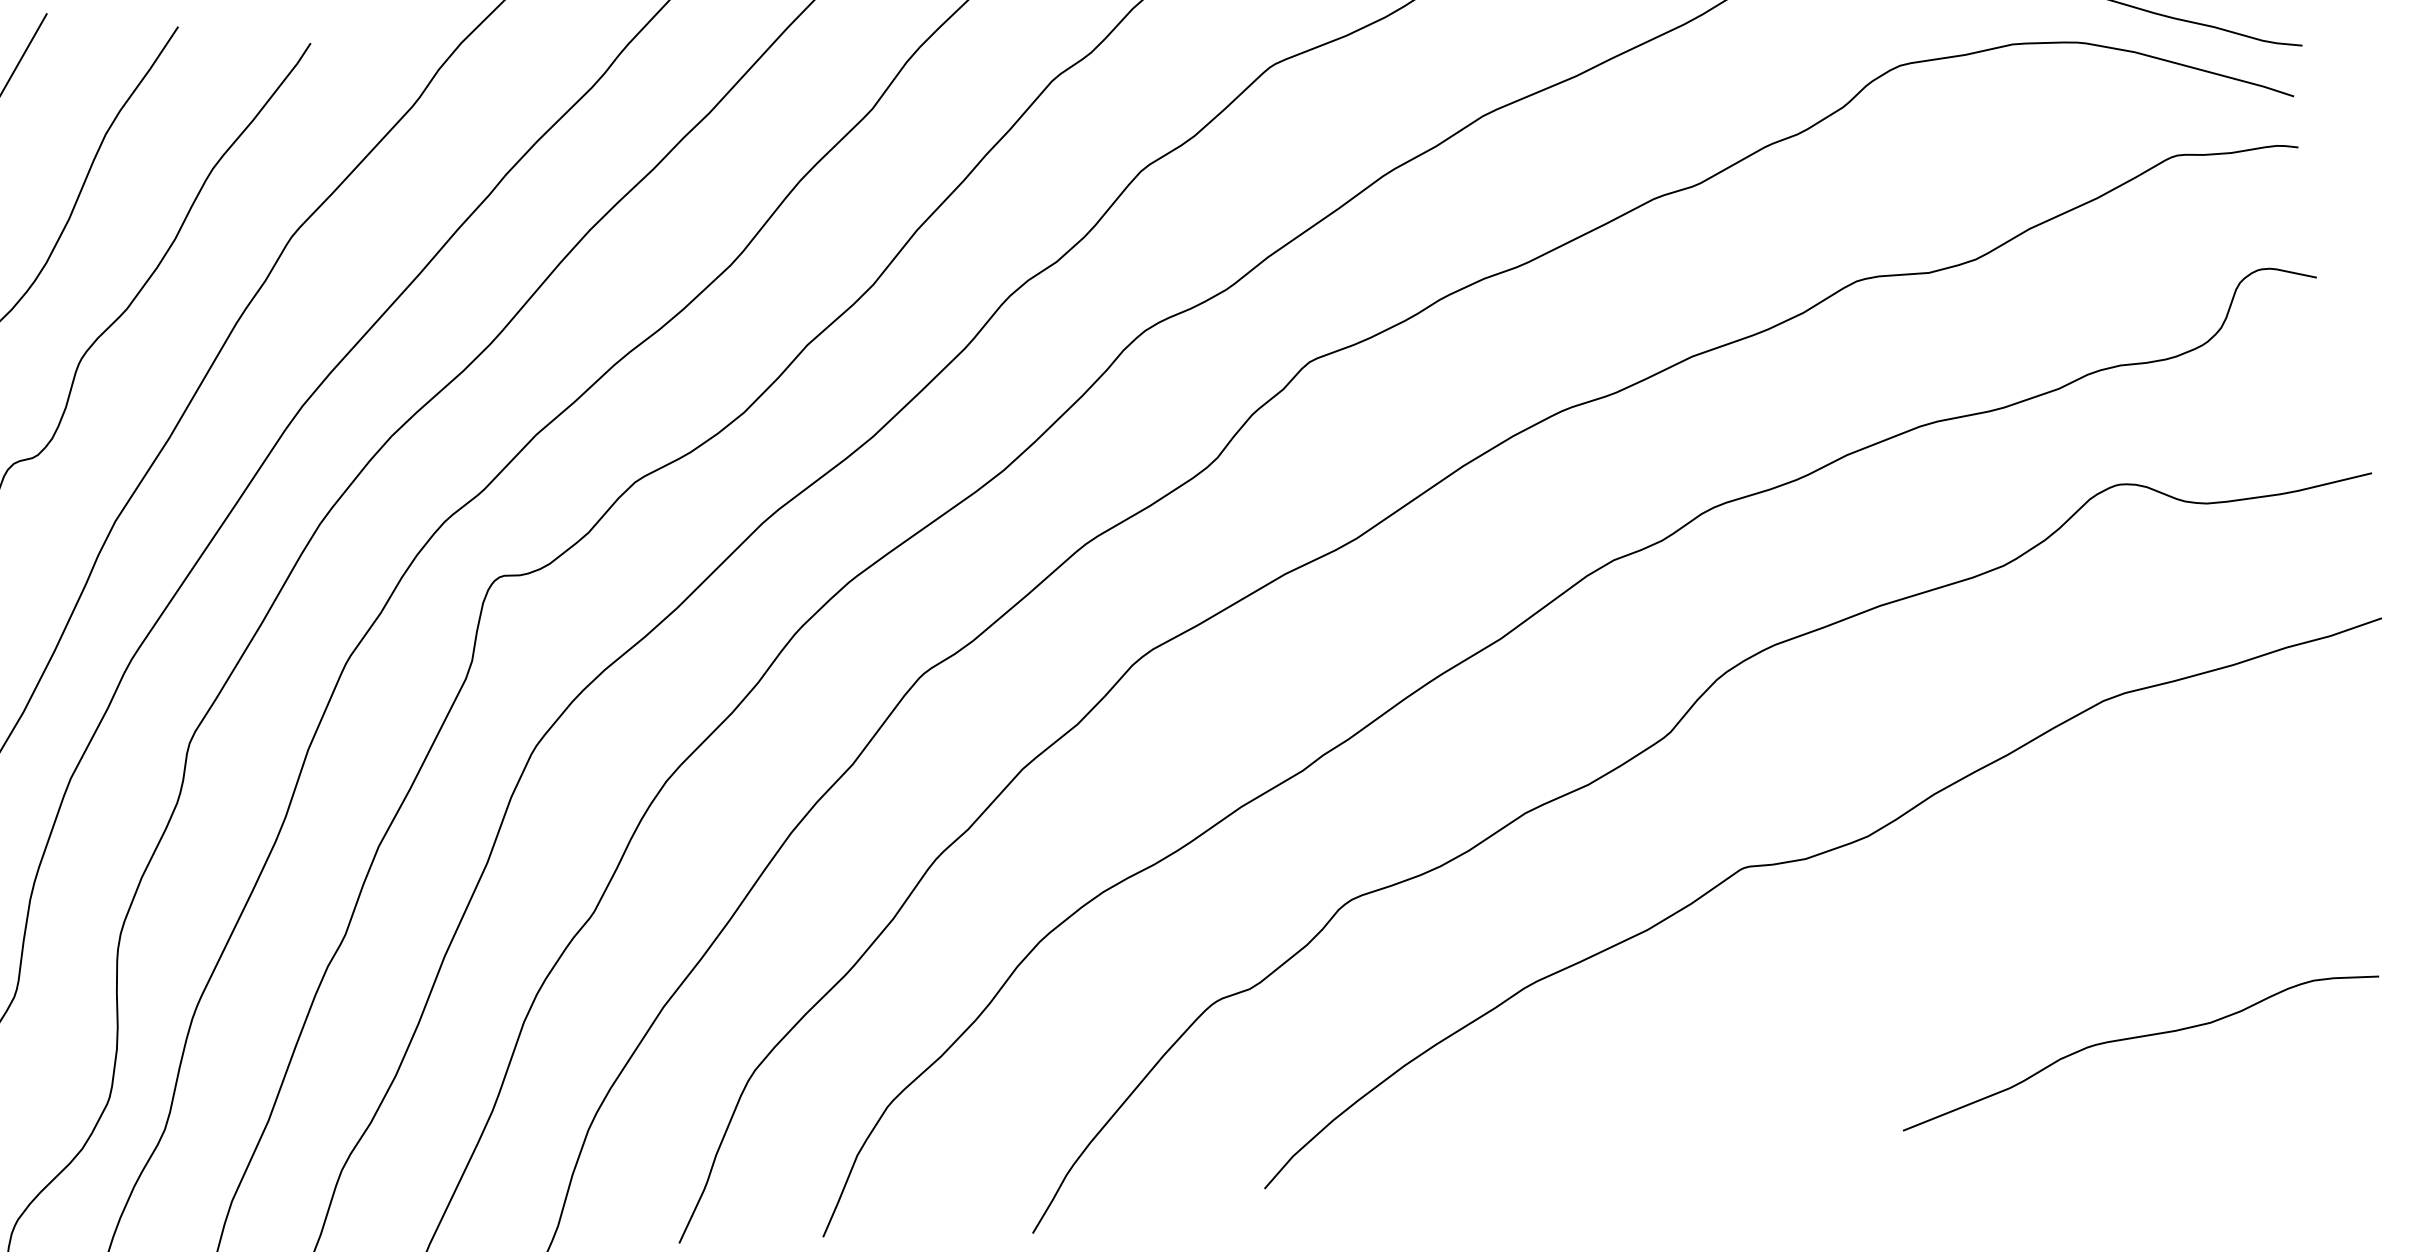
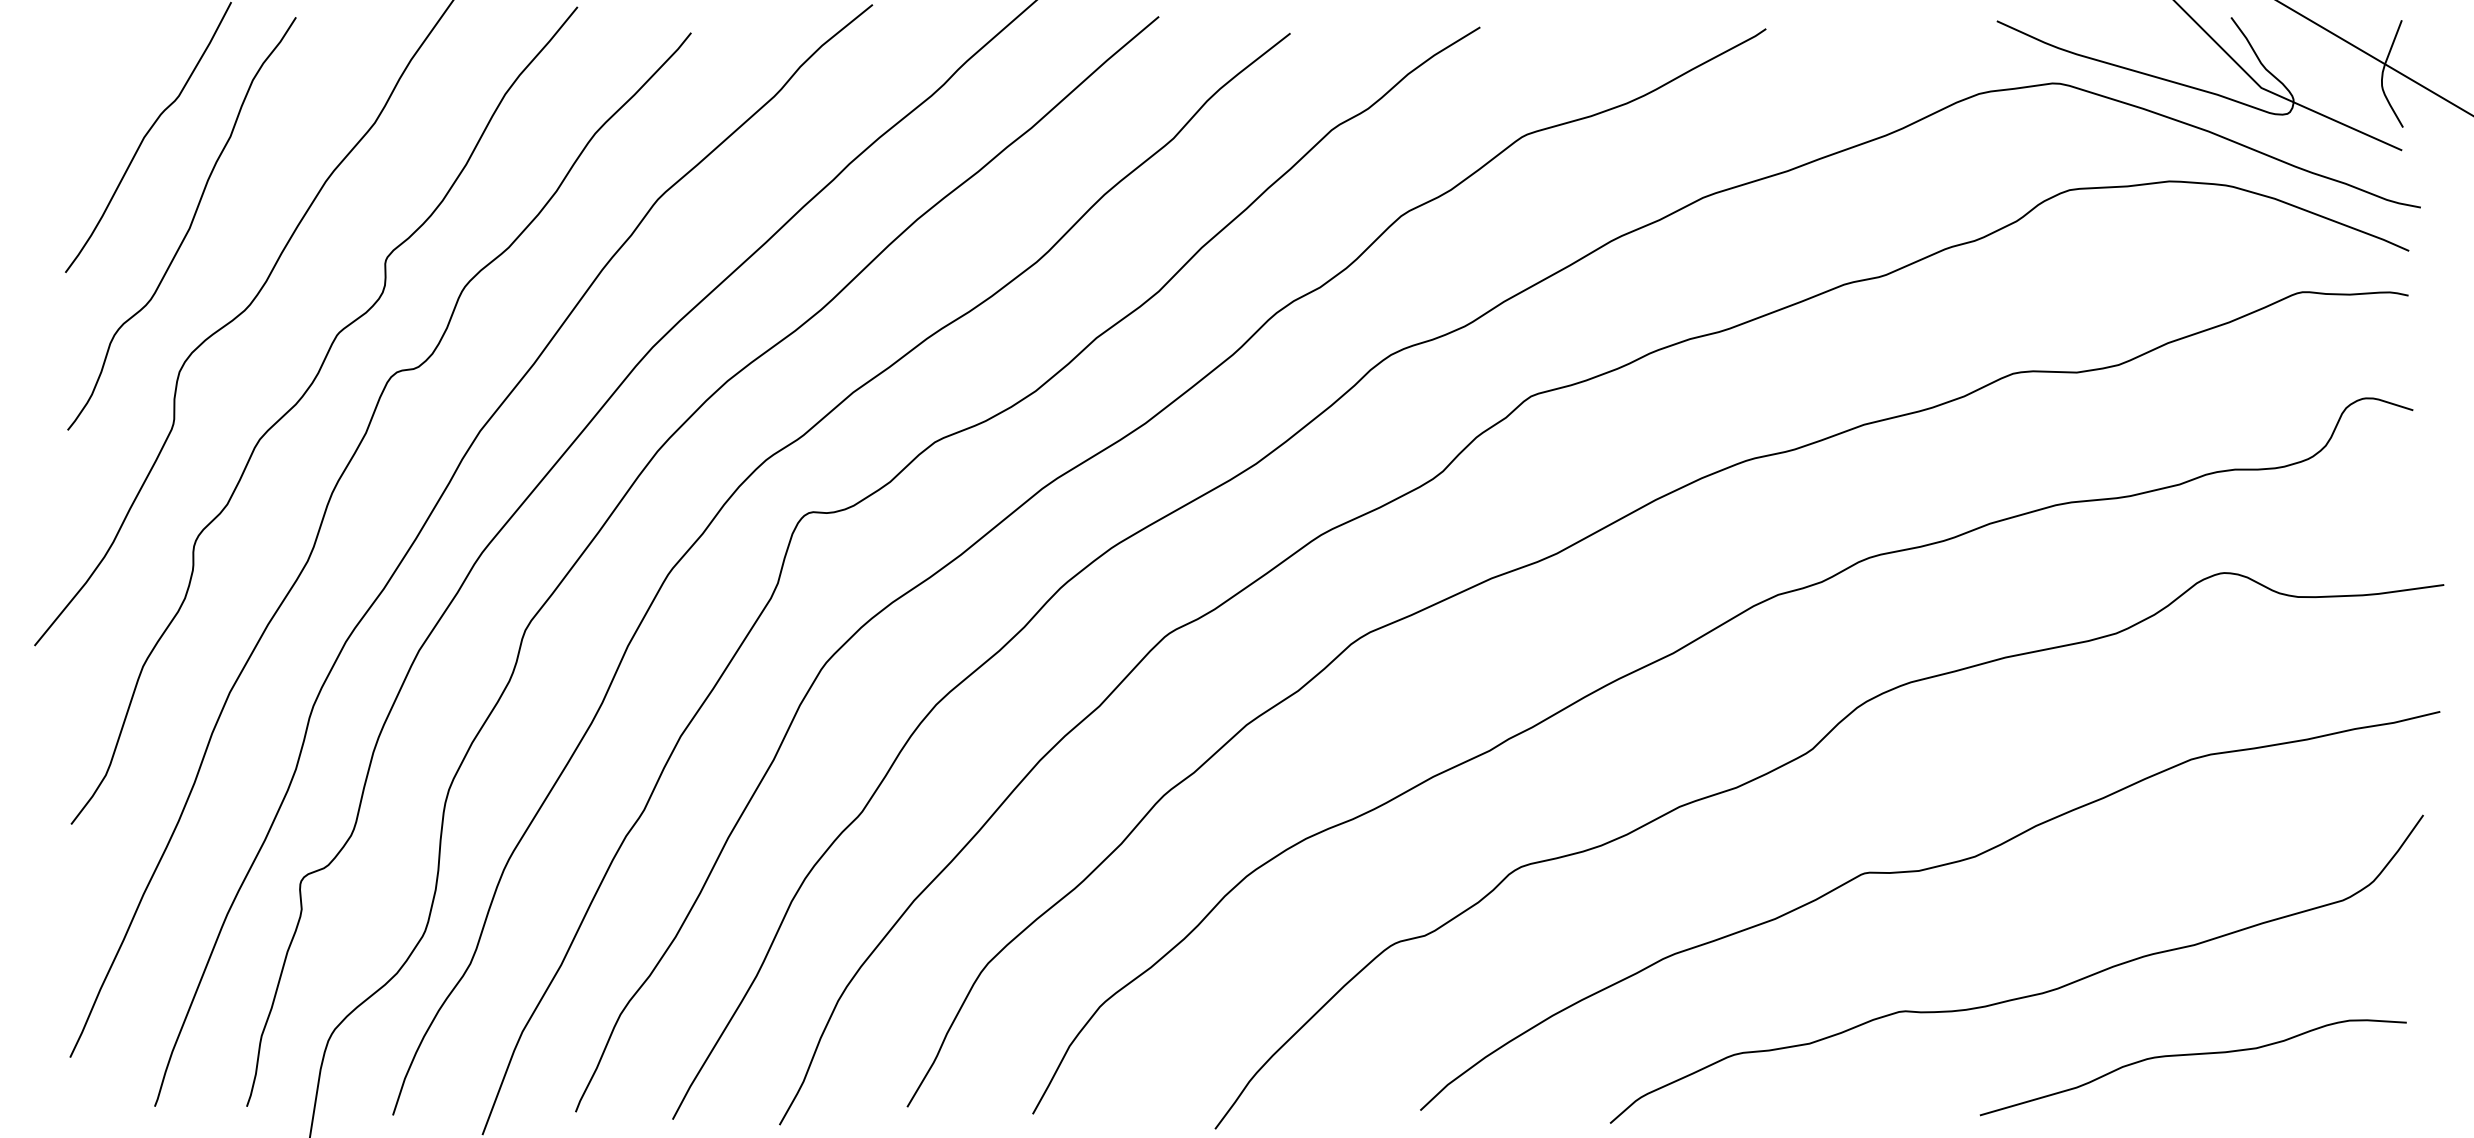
curve: (1938, 990) -> (2022, 996), added

